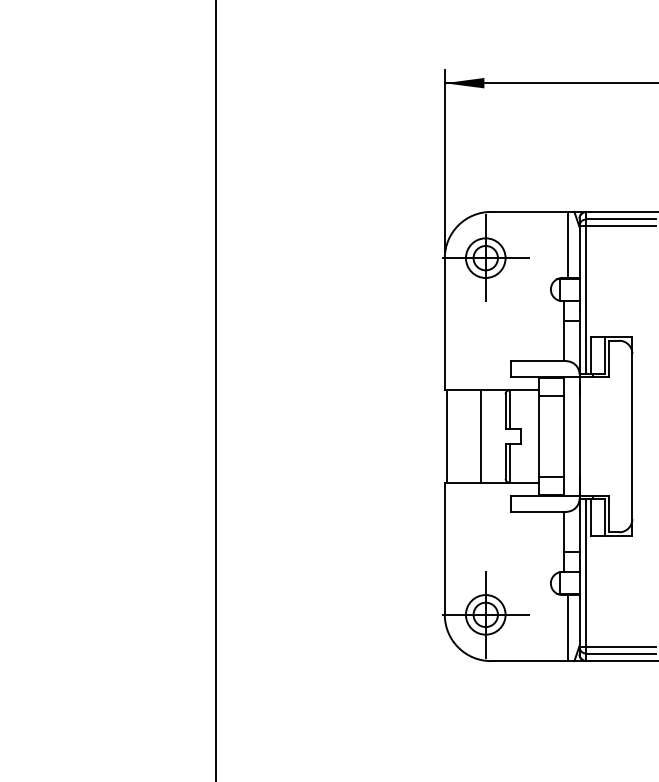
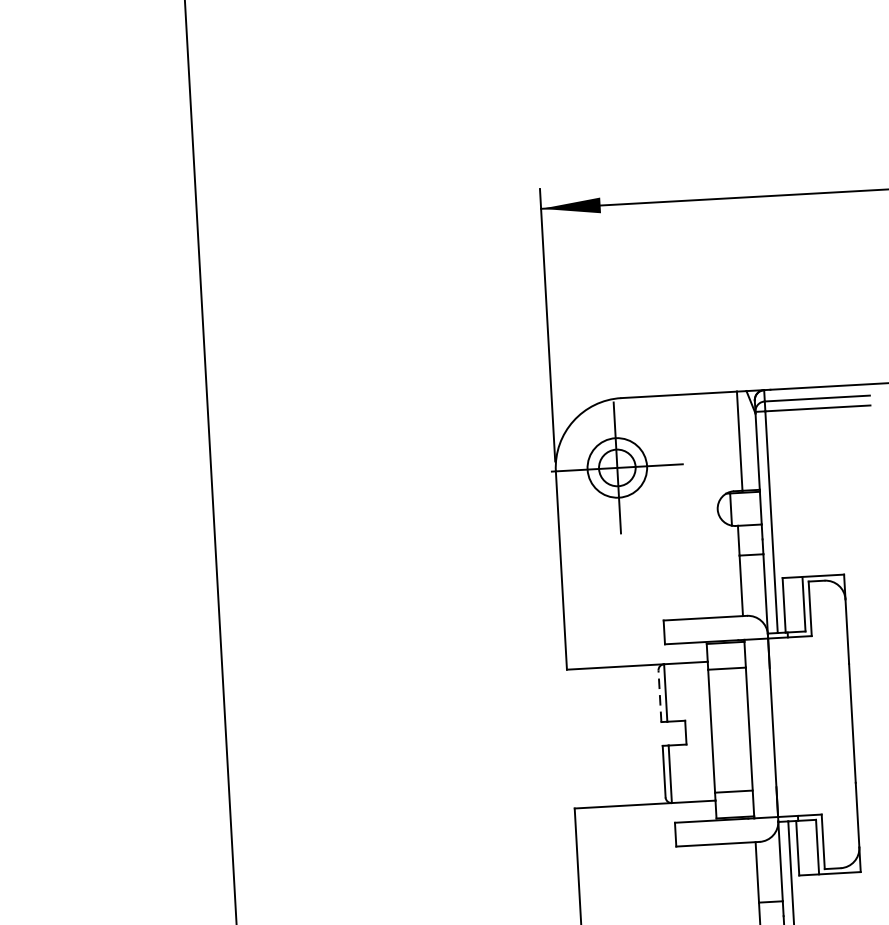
line: (505, 410) -> (659, 694), solid -> dashed
line: (447, 436) -> (574, 738), removed
line: (480, 436) -> (624, 736), removed

